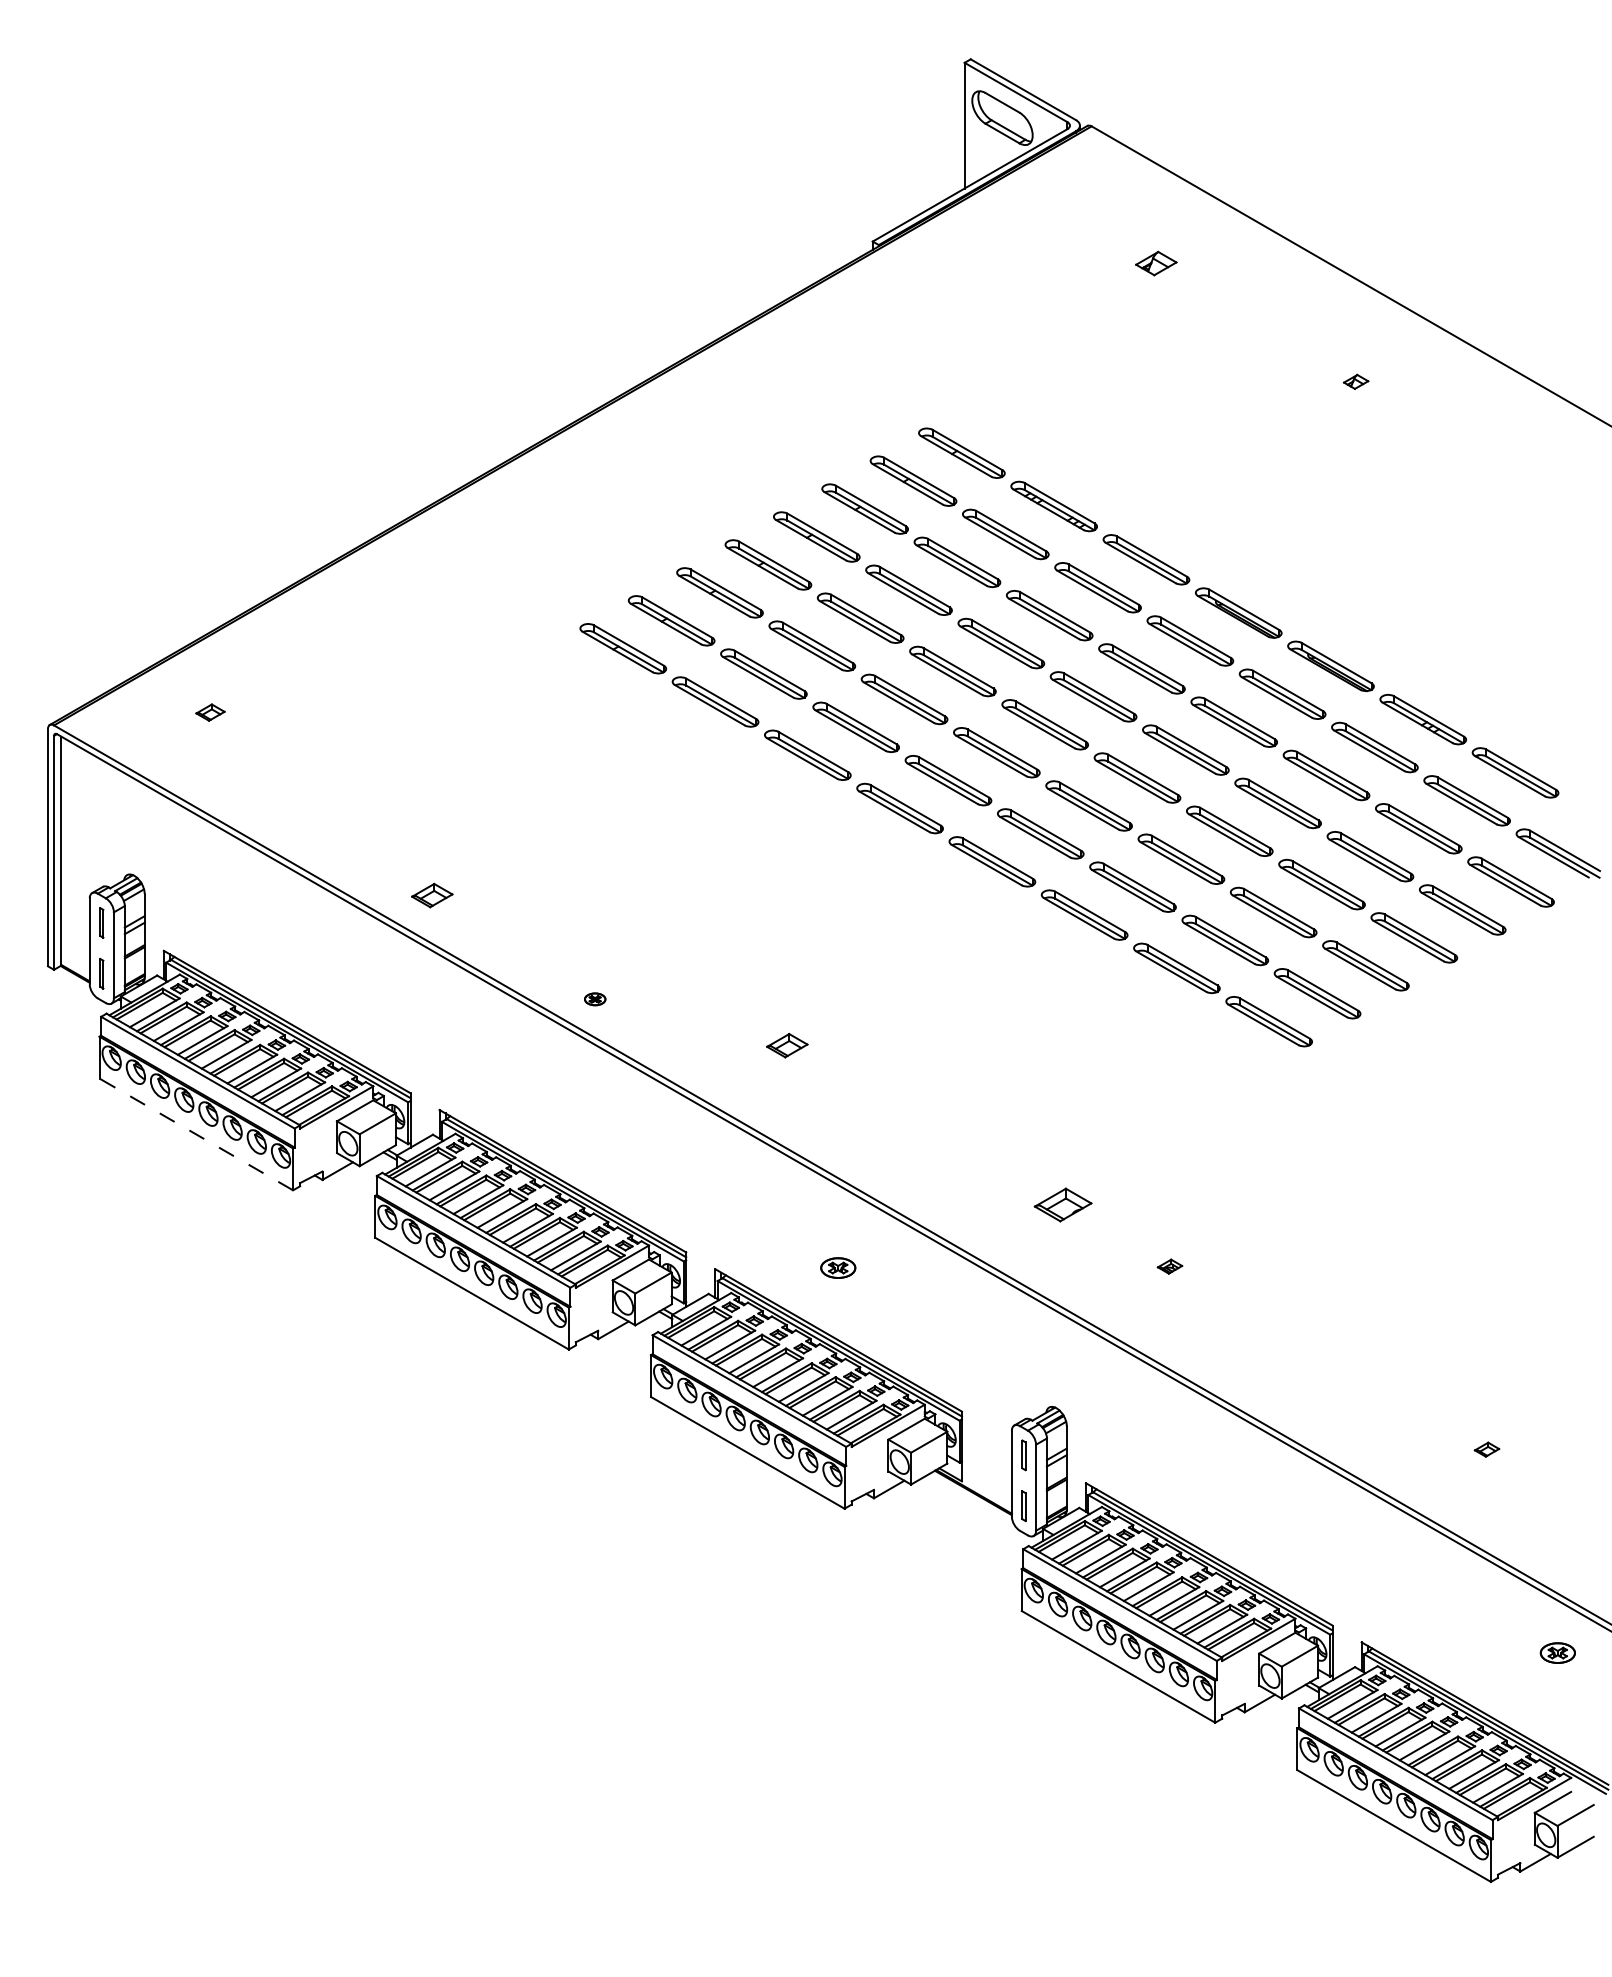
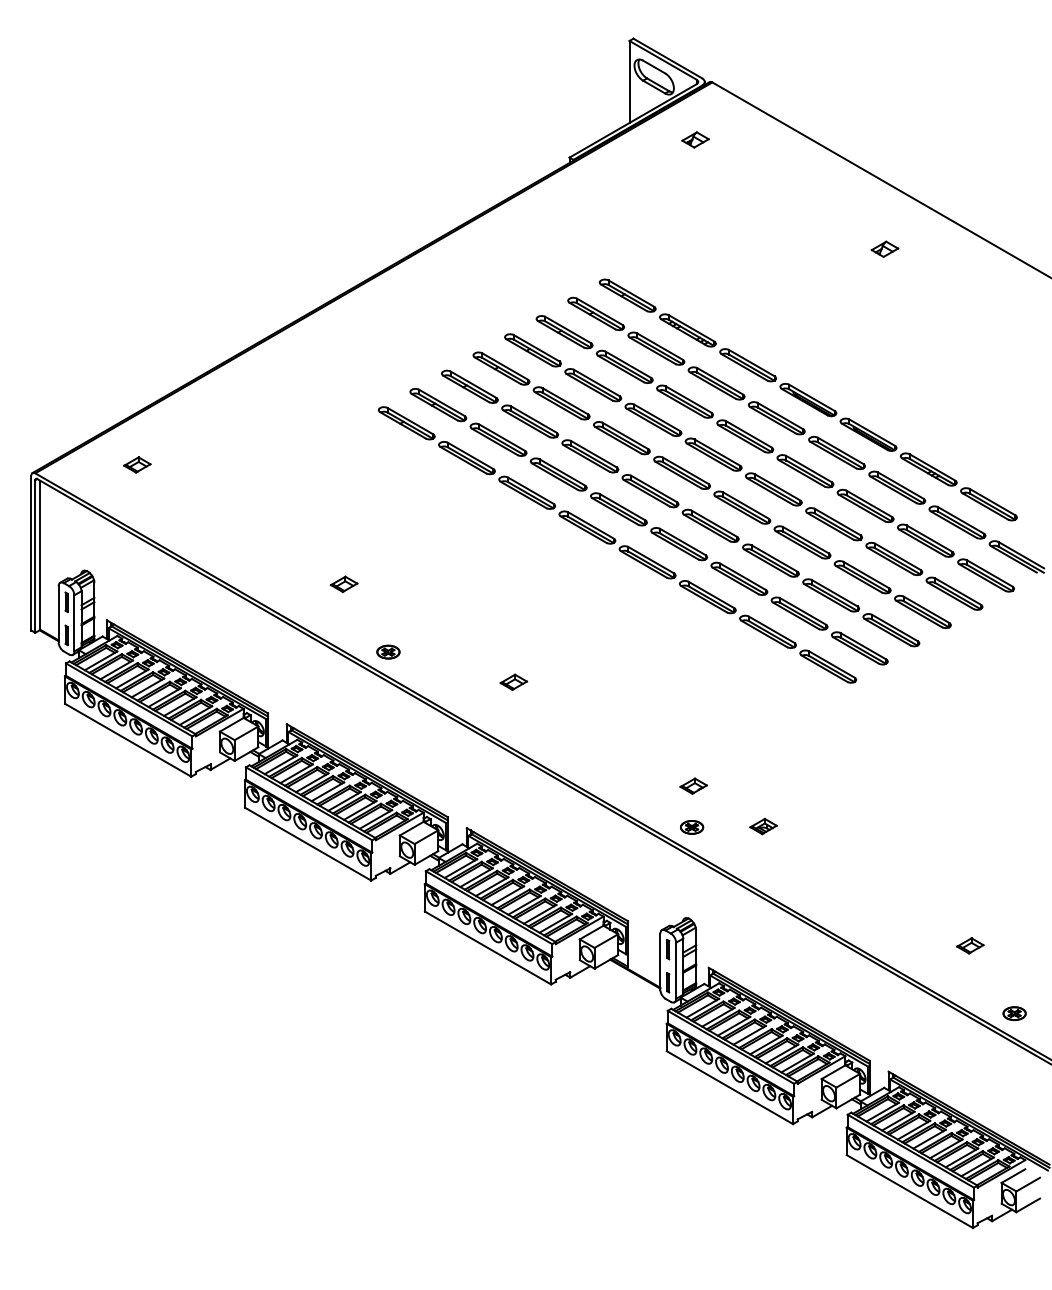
part: (1156, 262) -> (695, 139), moved
part: (1355, 380) -> (884, 248), size x1.67
part: (210, 711) -> (137, 464), size x1.43
part: (431, 894) -> (343, 583), moved
part: (595, 998) -> (388, 651), size x1.67
line: (196, 1134) -> (128, 740), dashed -> solid
part: (1062, 1203) -> (693, 785), size x0.71
part: (1169, 1266) -> (763, 826), size x1.67
part: (838, 1268) -> (692, 827), moved
part: (1487, 1449) -> (970, 945), size x1.67
part: (1557, 1652) -> (1014, 1013), moved

